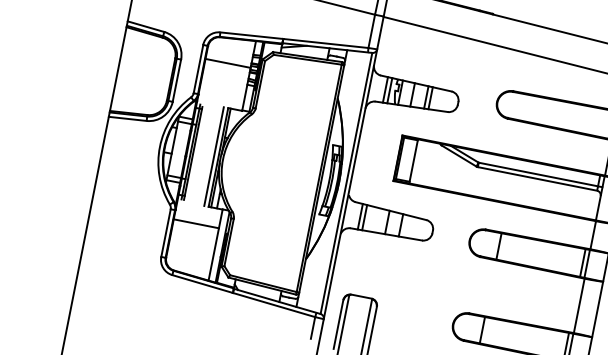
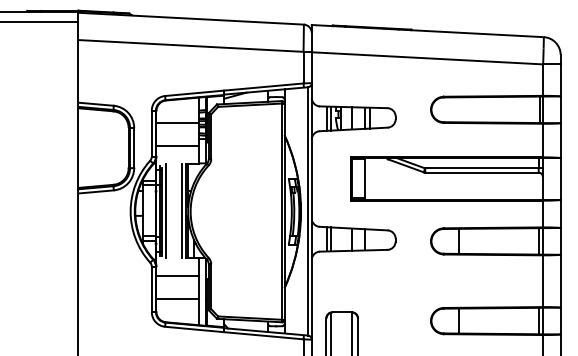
line: (222, 88) -> (177, 146), added
line: (197, 153) -> (166, 210), added
line: (191, 247) -> (177, 298), added

